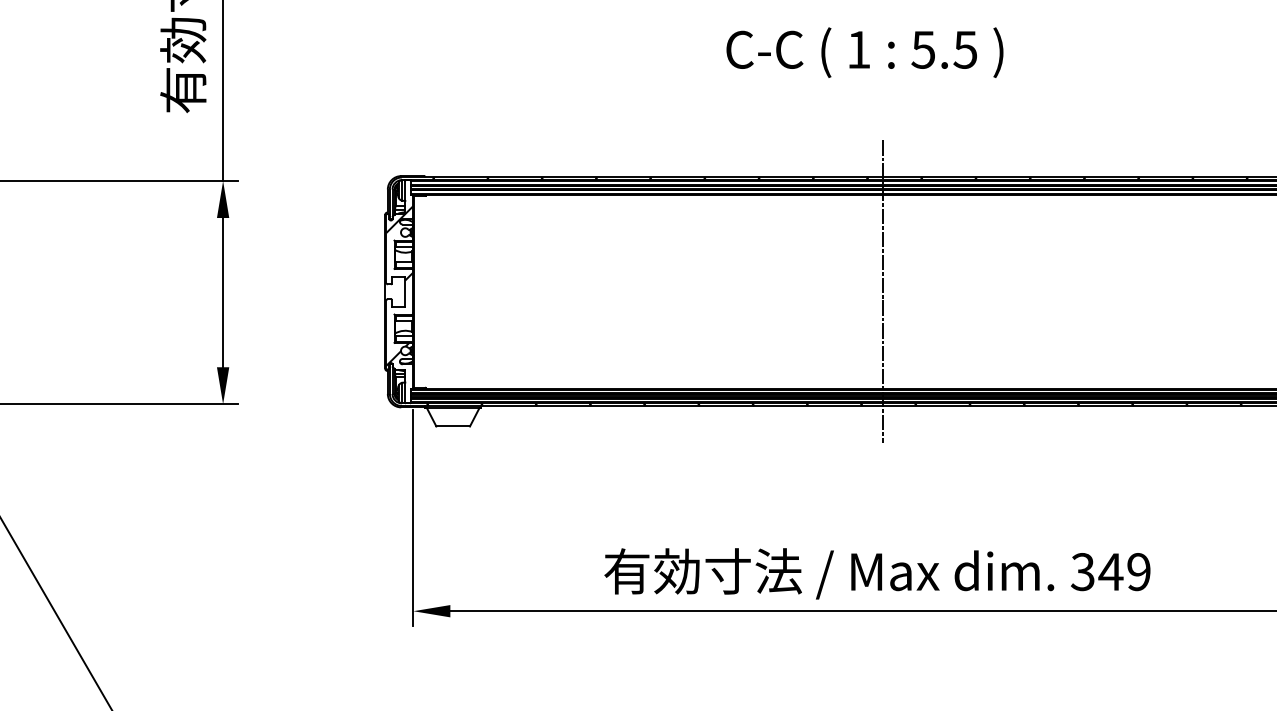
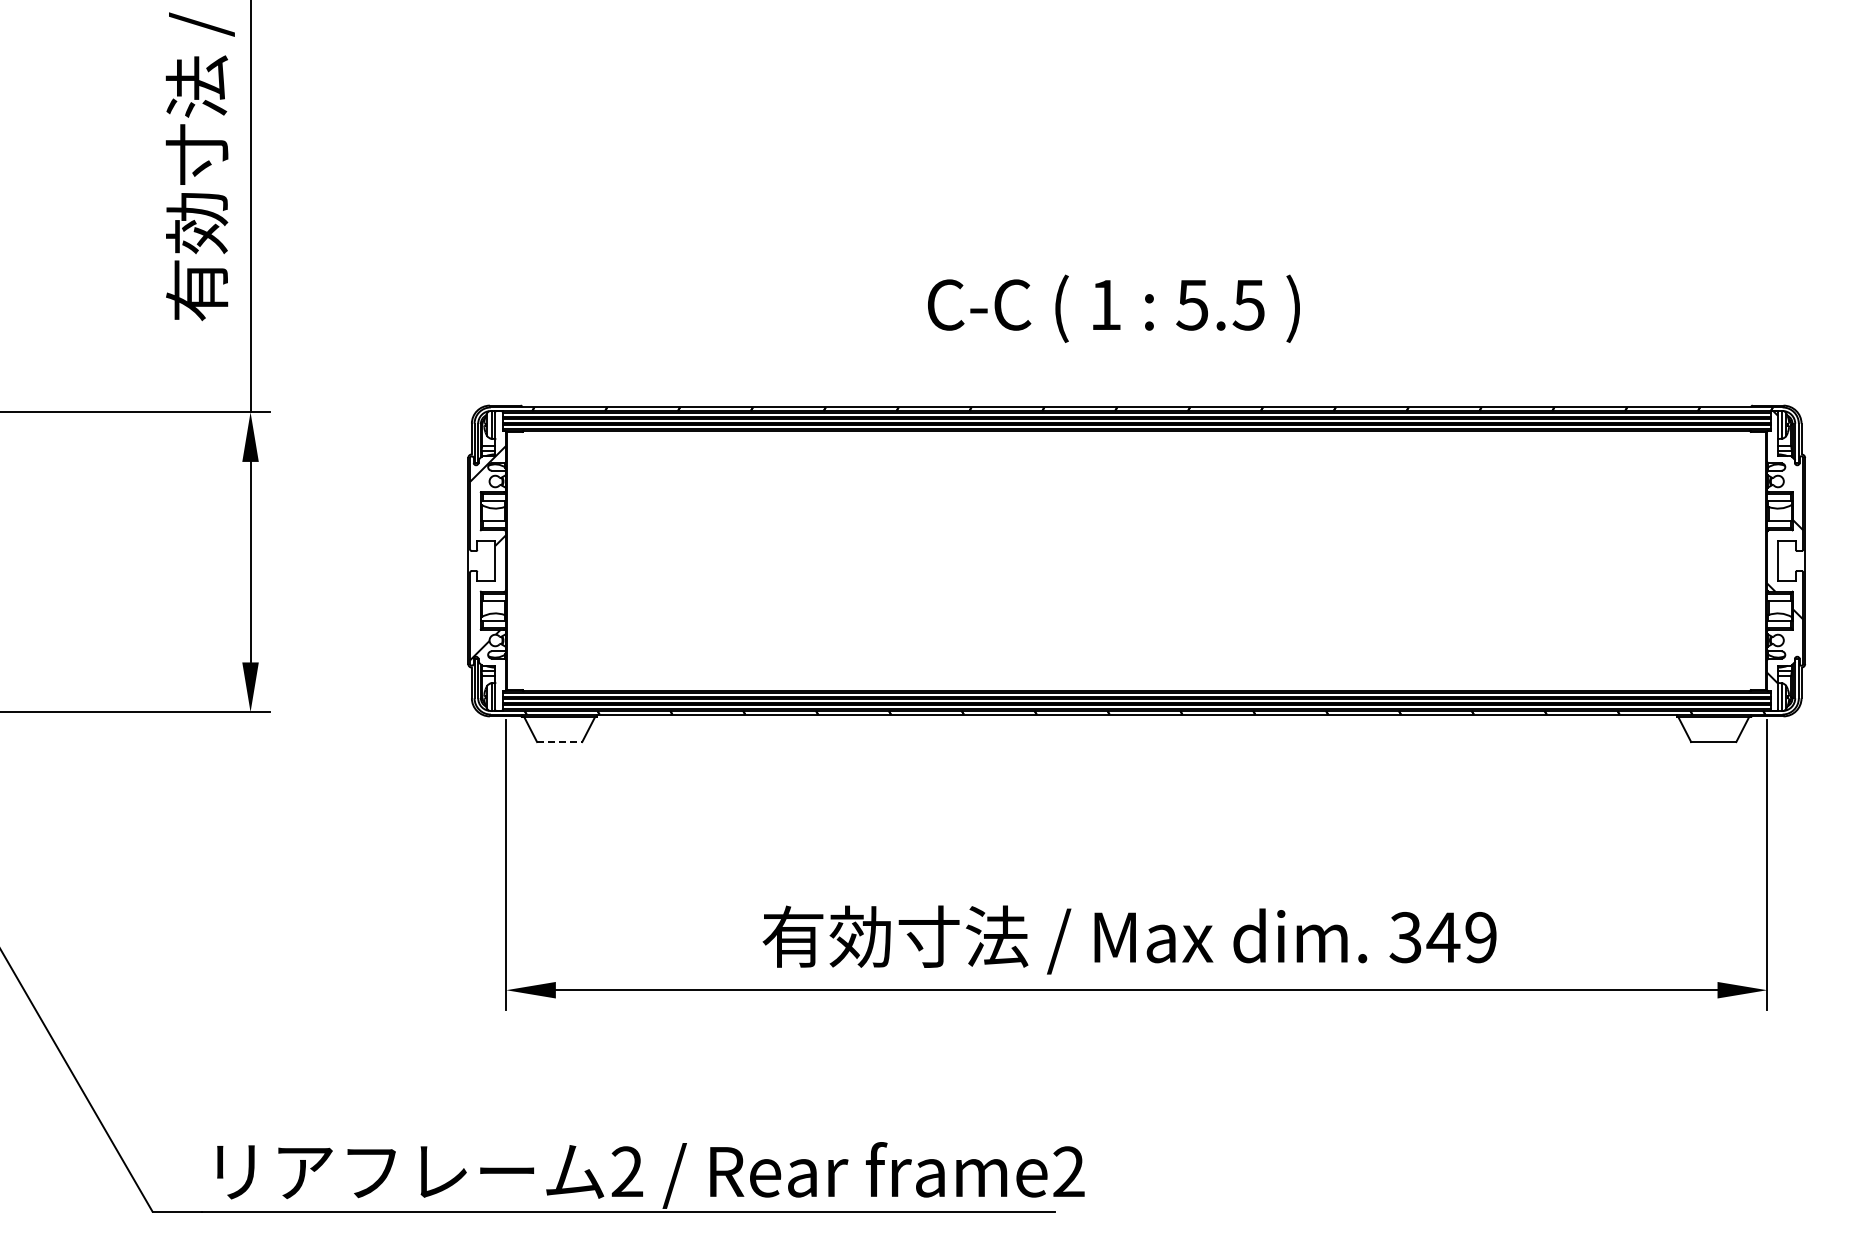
text: (864, 52) -> (1113, 308), moved
line: (882, 291) -> (1136, 560), removed
line: (453, 426) -> (559, 742), solid -> dashed

